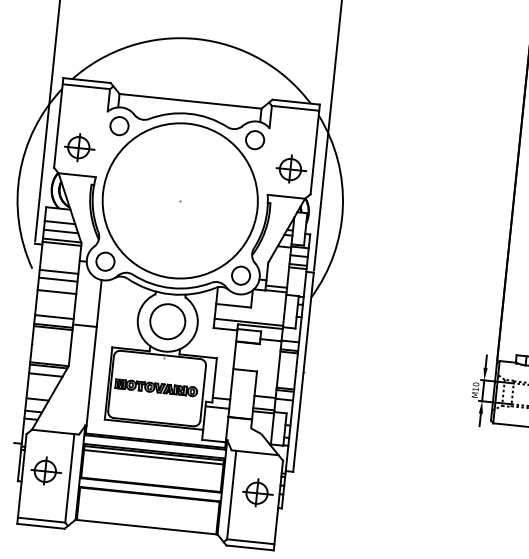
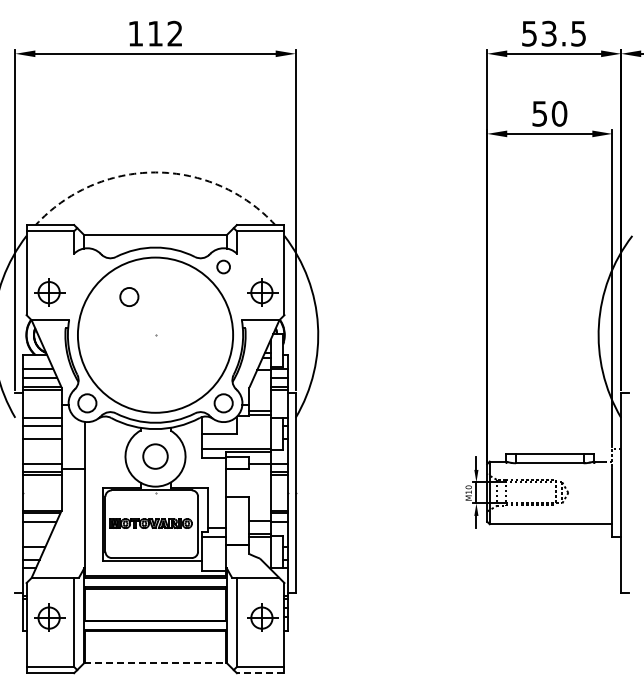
arc: (196, 39) -> (155, 172), solid -> dashed
circle: (119, 125) -> (129, 296), moved
circle: (254, 139) -> (223, 266), size x0.7
circle: (167, 321) -> (155, 456), size x0.7
line: (153, 456) -> (155, 592), removed
line: (147, 527) -> (156, 663), solid -> dashed
line: (249, 548) -> (260, 673), solid -> dashed

